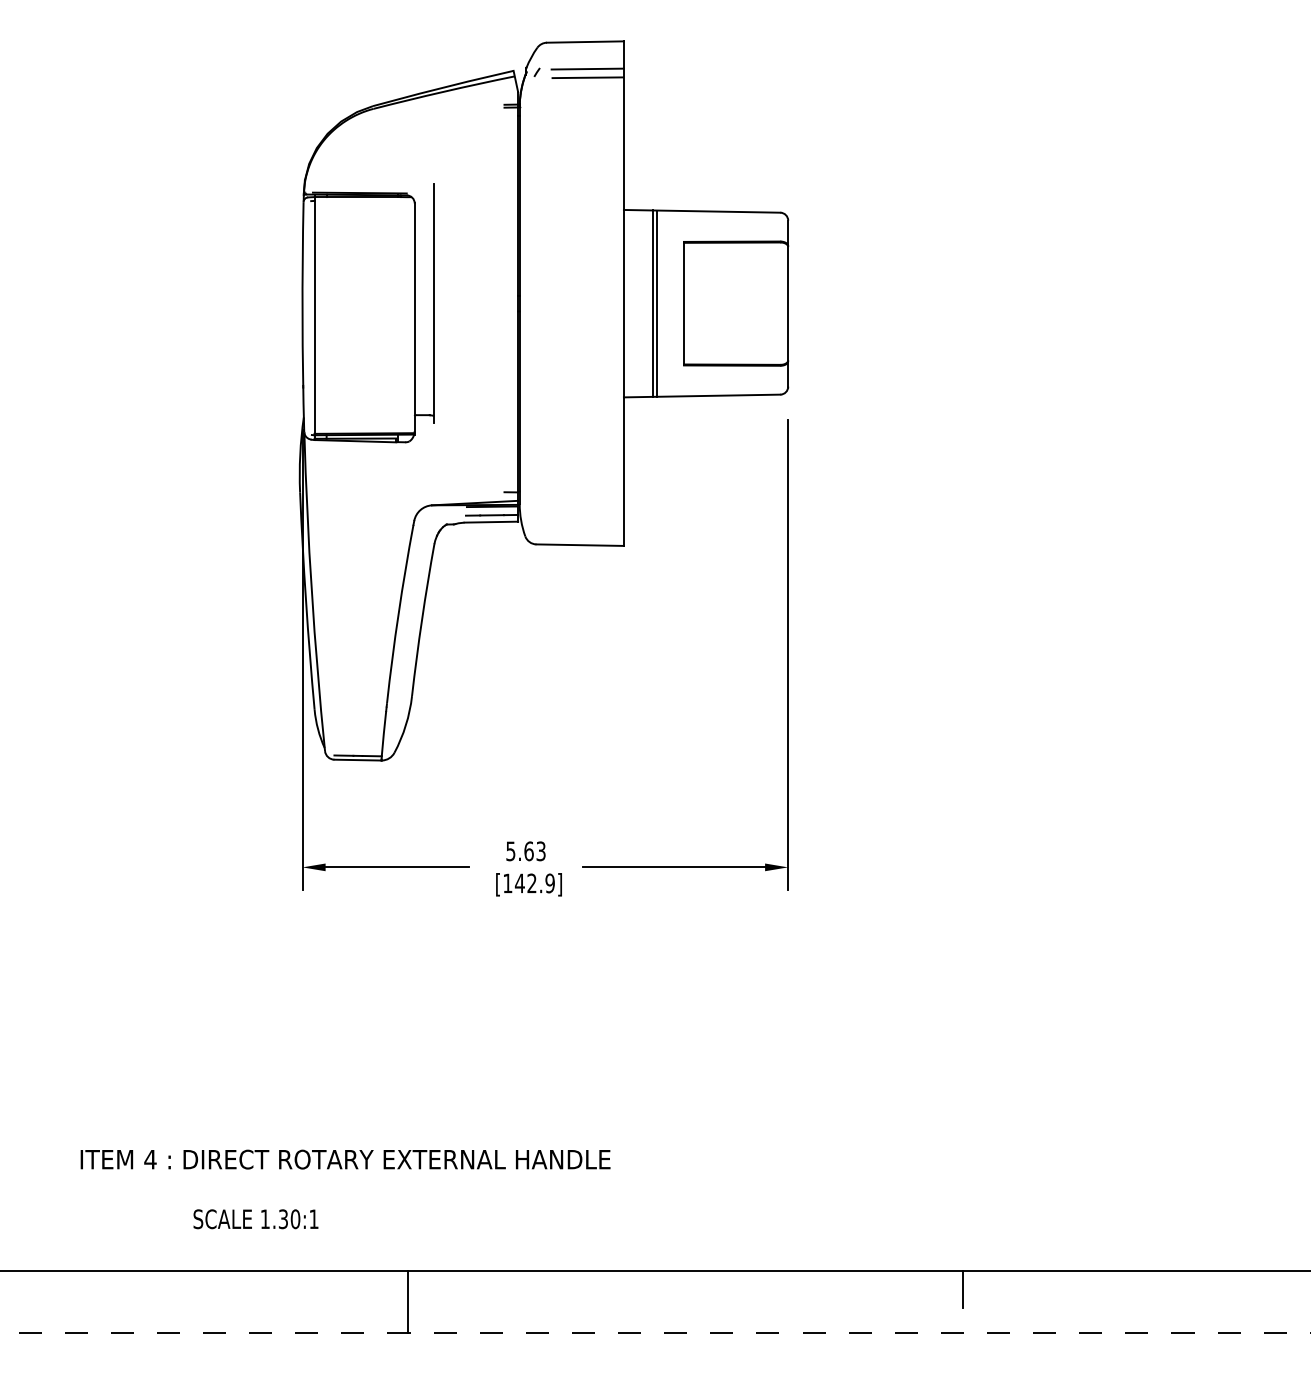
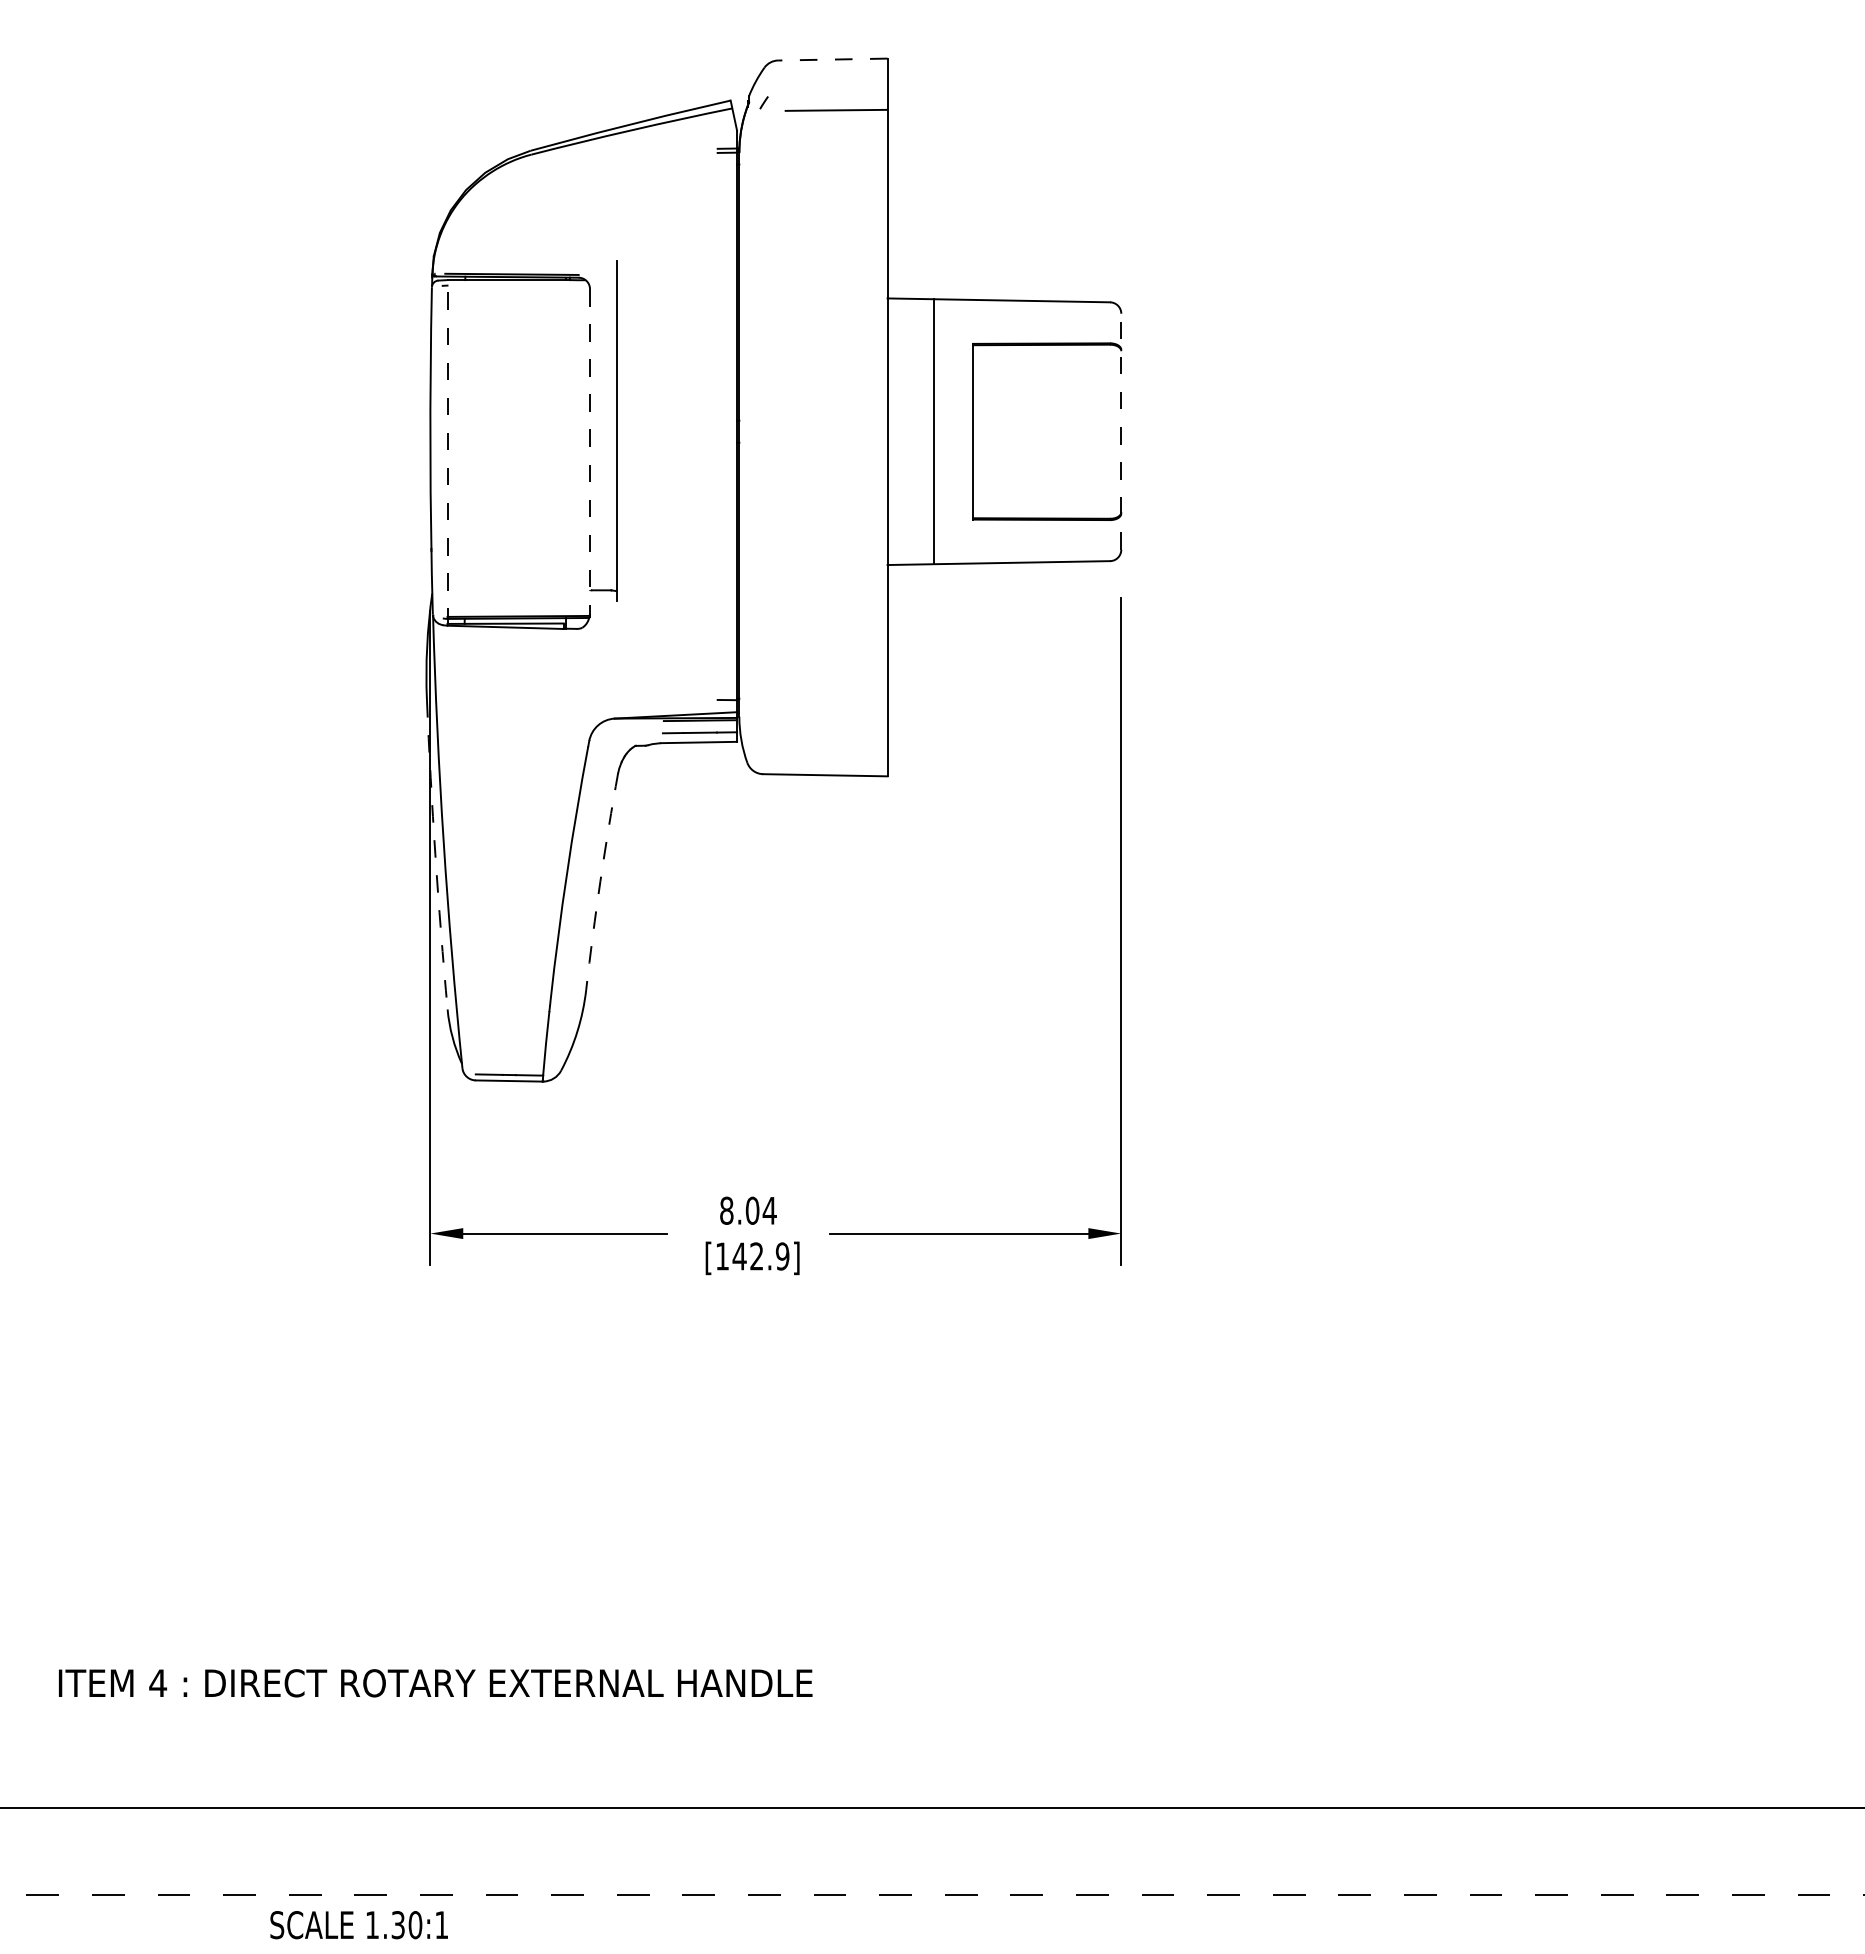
line: (585, 41) -> (832, 59), solid -> dashed
line: (587, 68) -> (835, 97), removed
line: (652, 303) -> (928, 431), removed
line: (788, 303) -> (1121, 431), solid -> dashed
line: (314, 317) -> (447, 451), solid -> dashed
line: (415, 318) -> (590, 453), solid -> dashed
arc: (306, 600) -> (435, 854), solid -> dashed
arc: (422, 619) -> (600, 881), solid -> dashed
text: (526, 851) -> (748, 1210), 5.63 -> 8.04
text: (345, 1159) -> (435, 1683), moved
text: (255, 1219) -> (358, 1925), moved
line: (963, 1289) -> (1370, 1833), removed
line: (408, 1301) -> (581, 1851), removed

